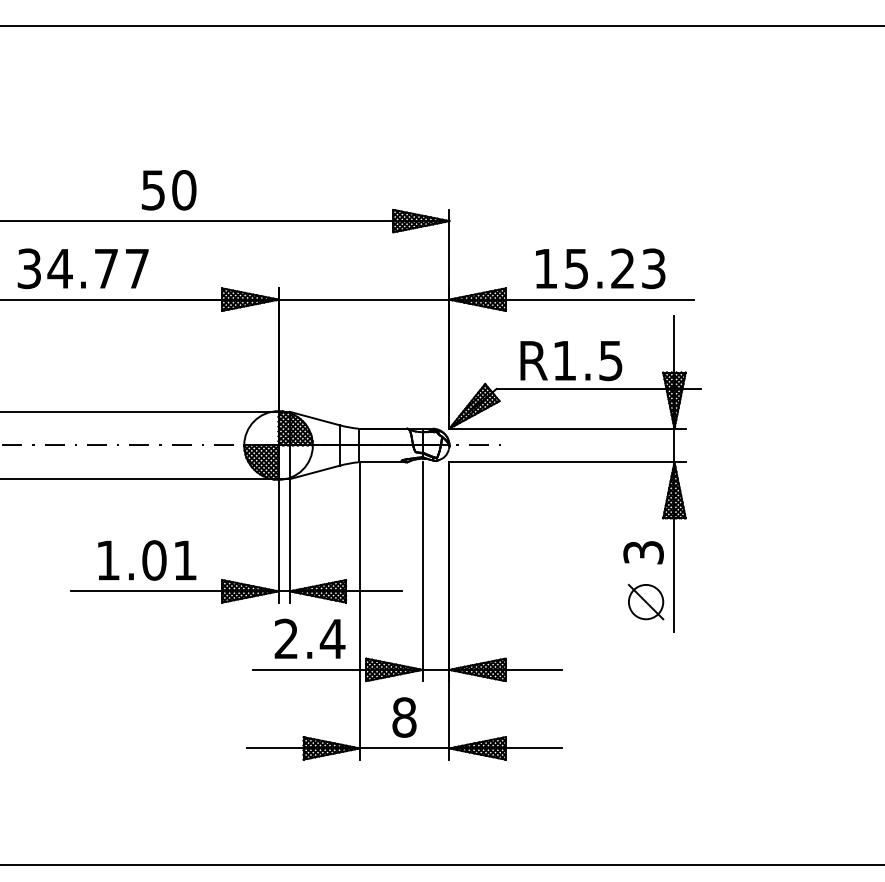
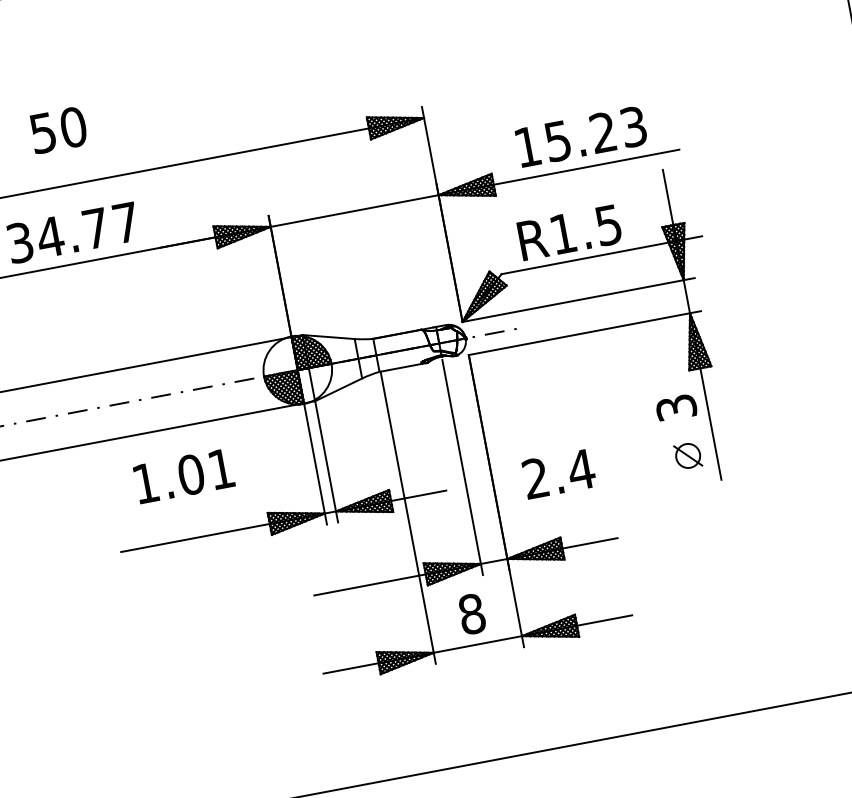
text: (168, 190) -> (58, 130), moved
text: (147, 560) -> (184, 476), moved
part: (646, 602) -> (688, 456), size x0.7
text: (309, 638) -> (558, 473), moved

